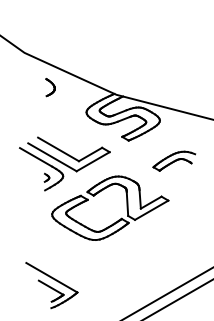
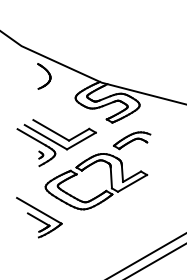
part: (50, 87) -> (44, 76), size x1.67
part: (174, 160) -> (132, 140), moved
part: (51, 285) -> (38, 217), moved

